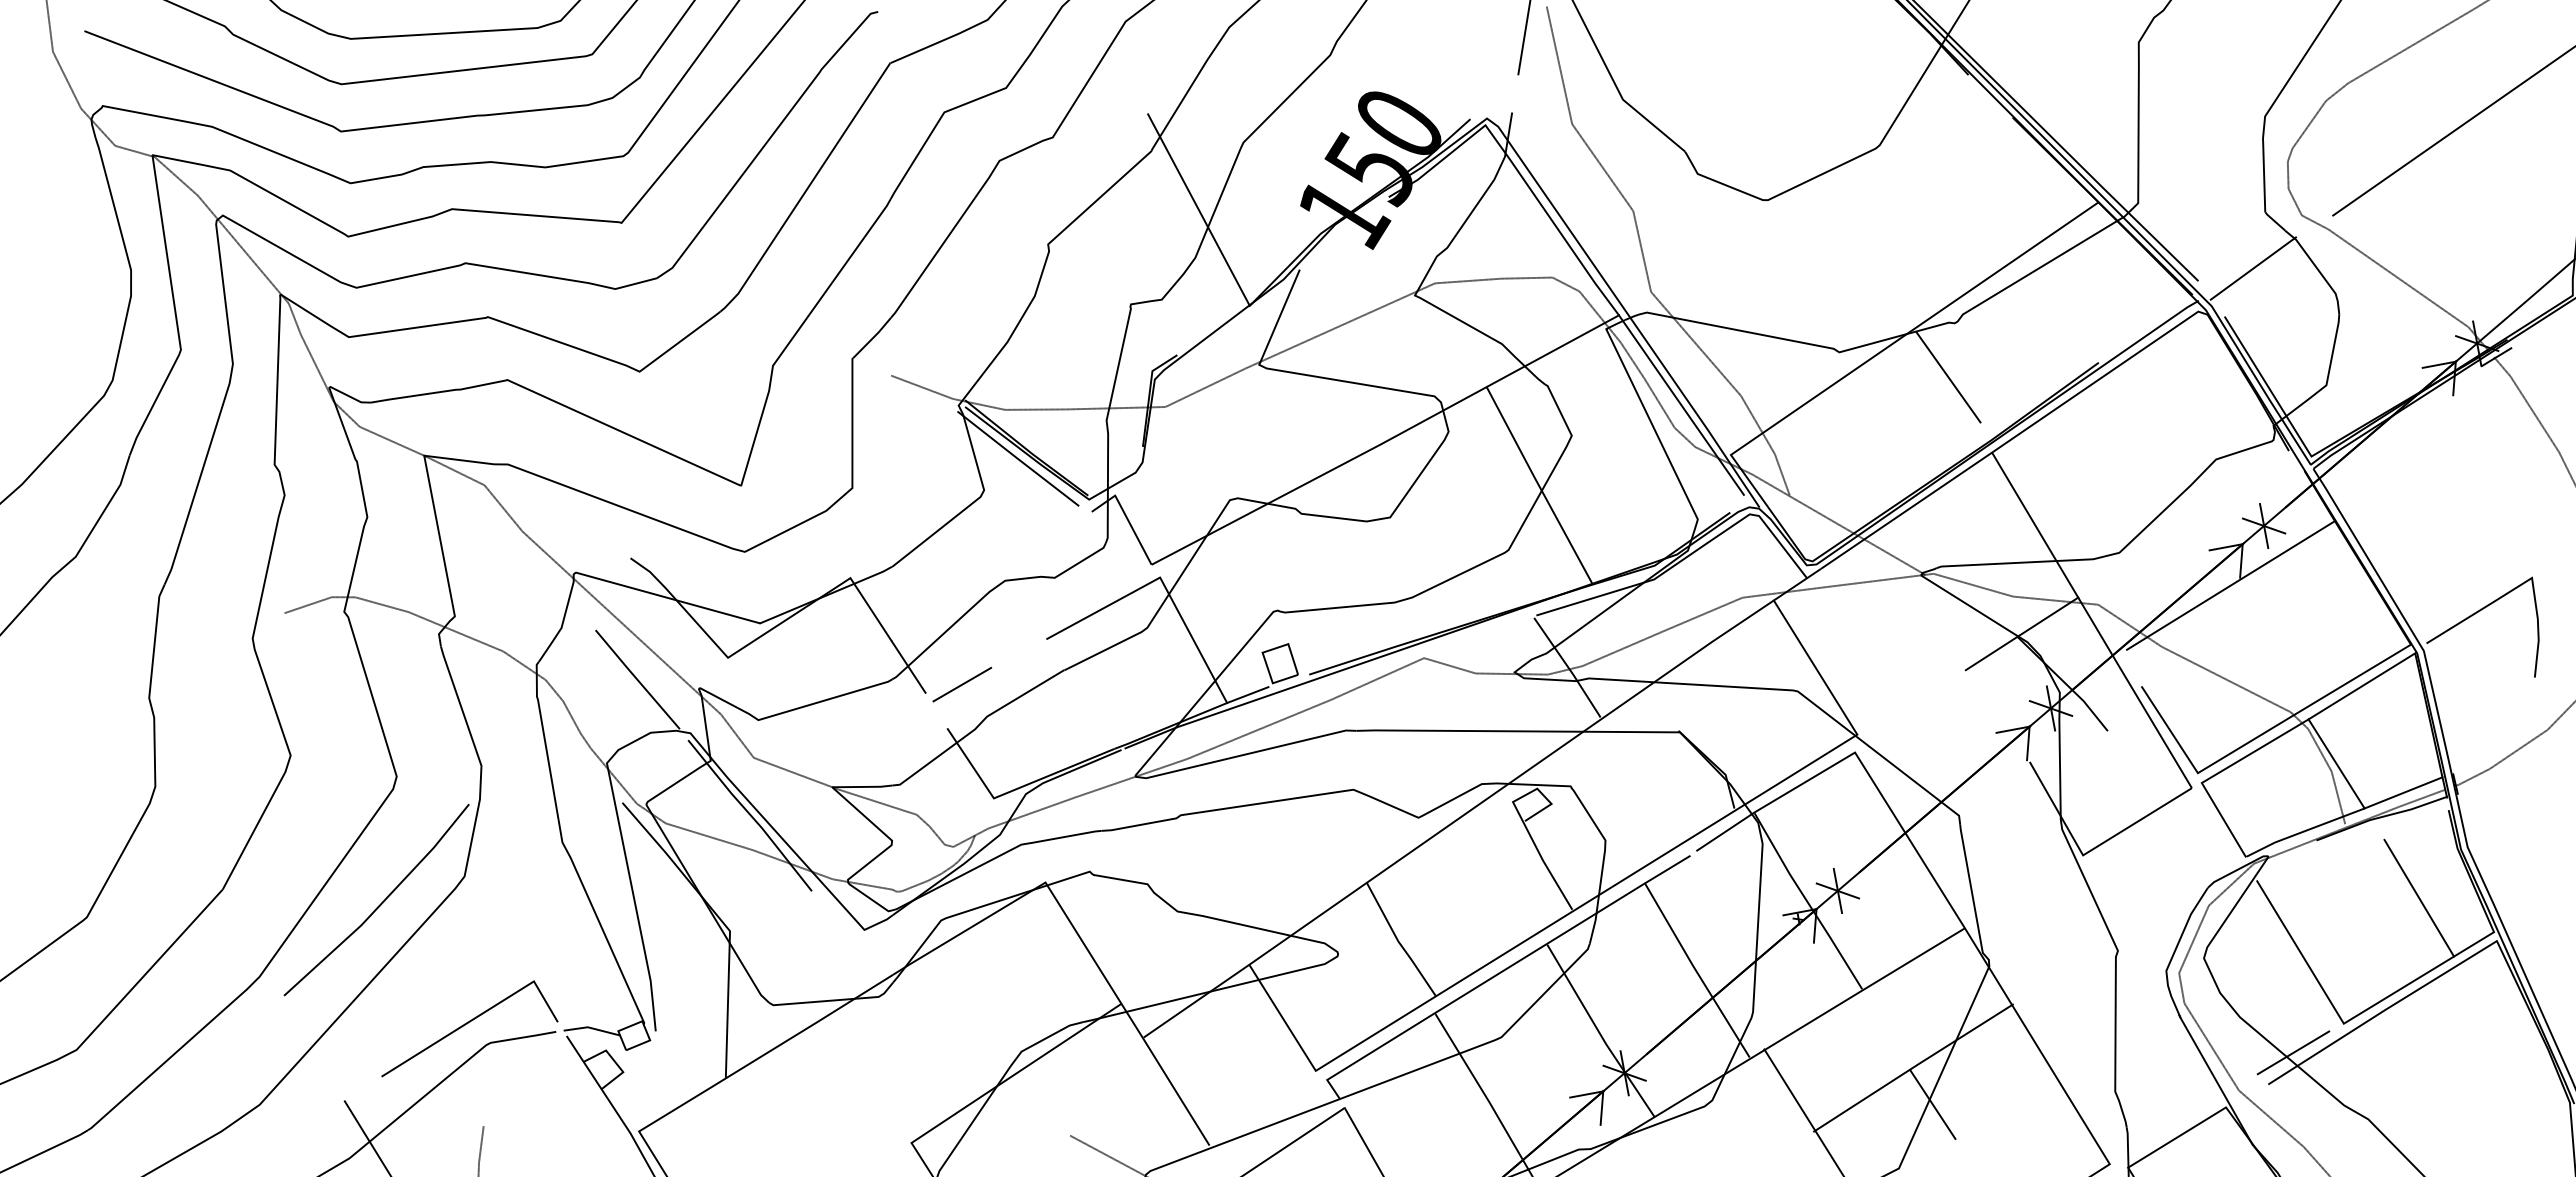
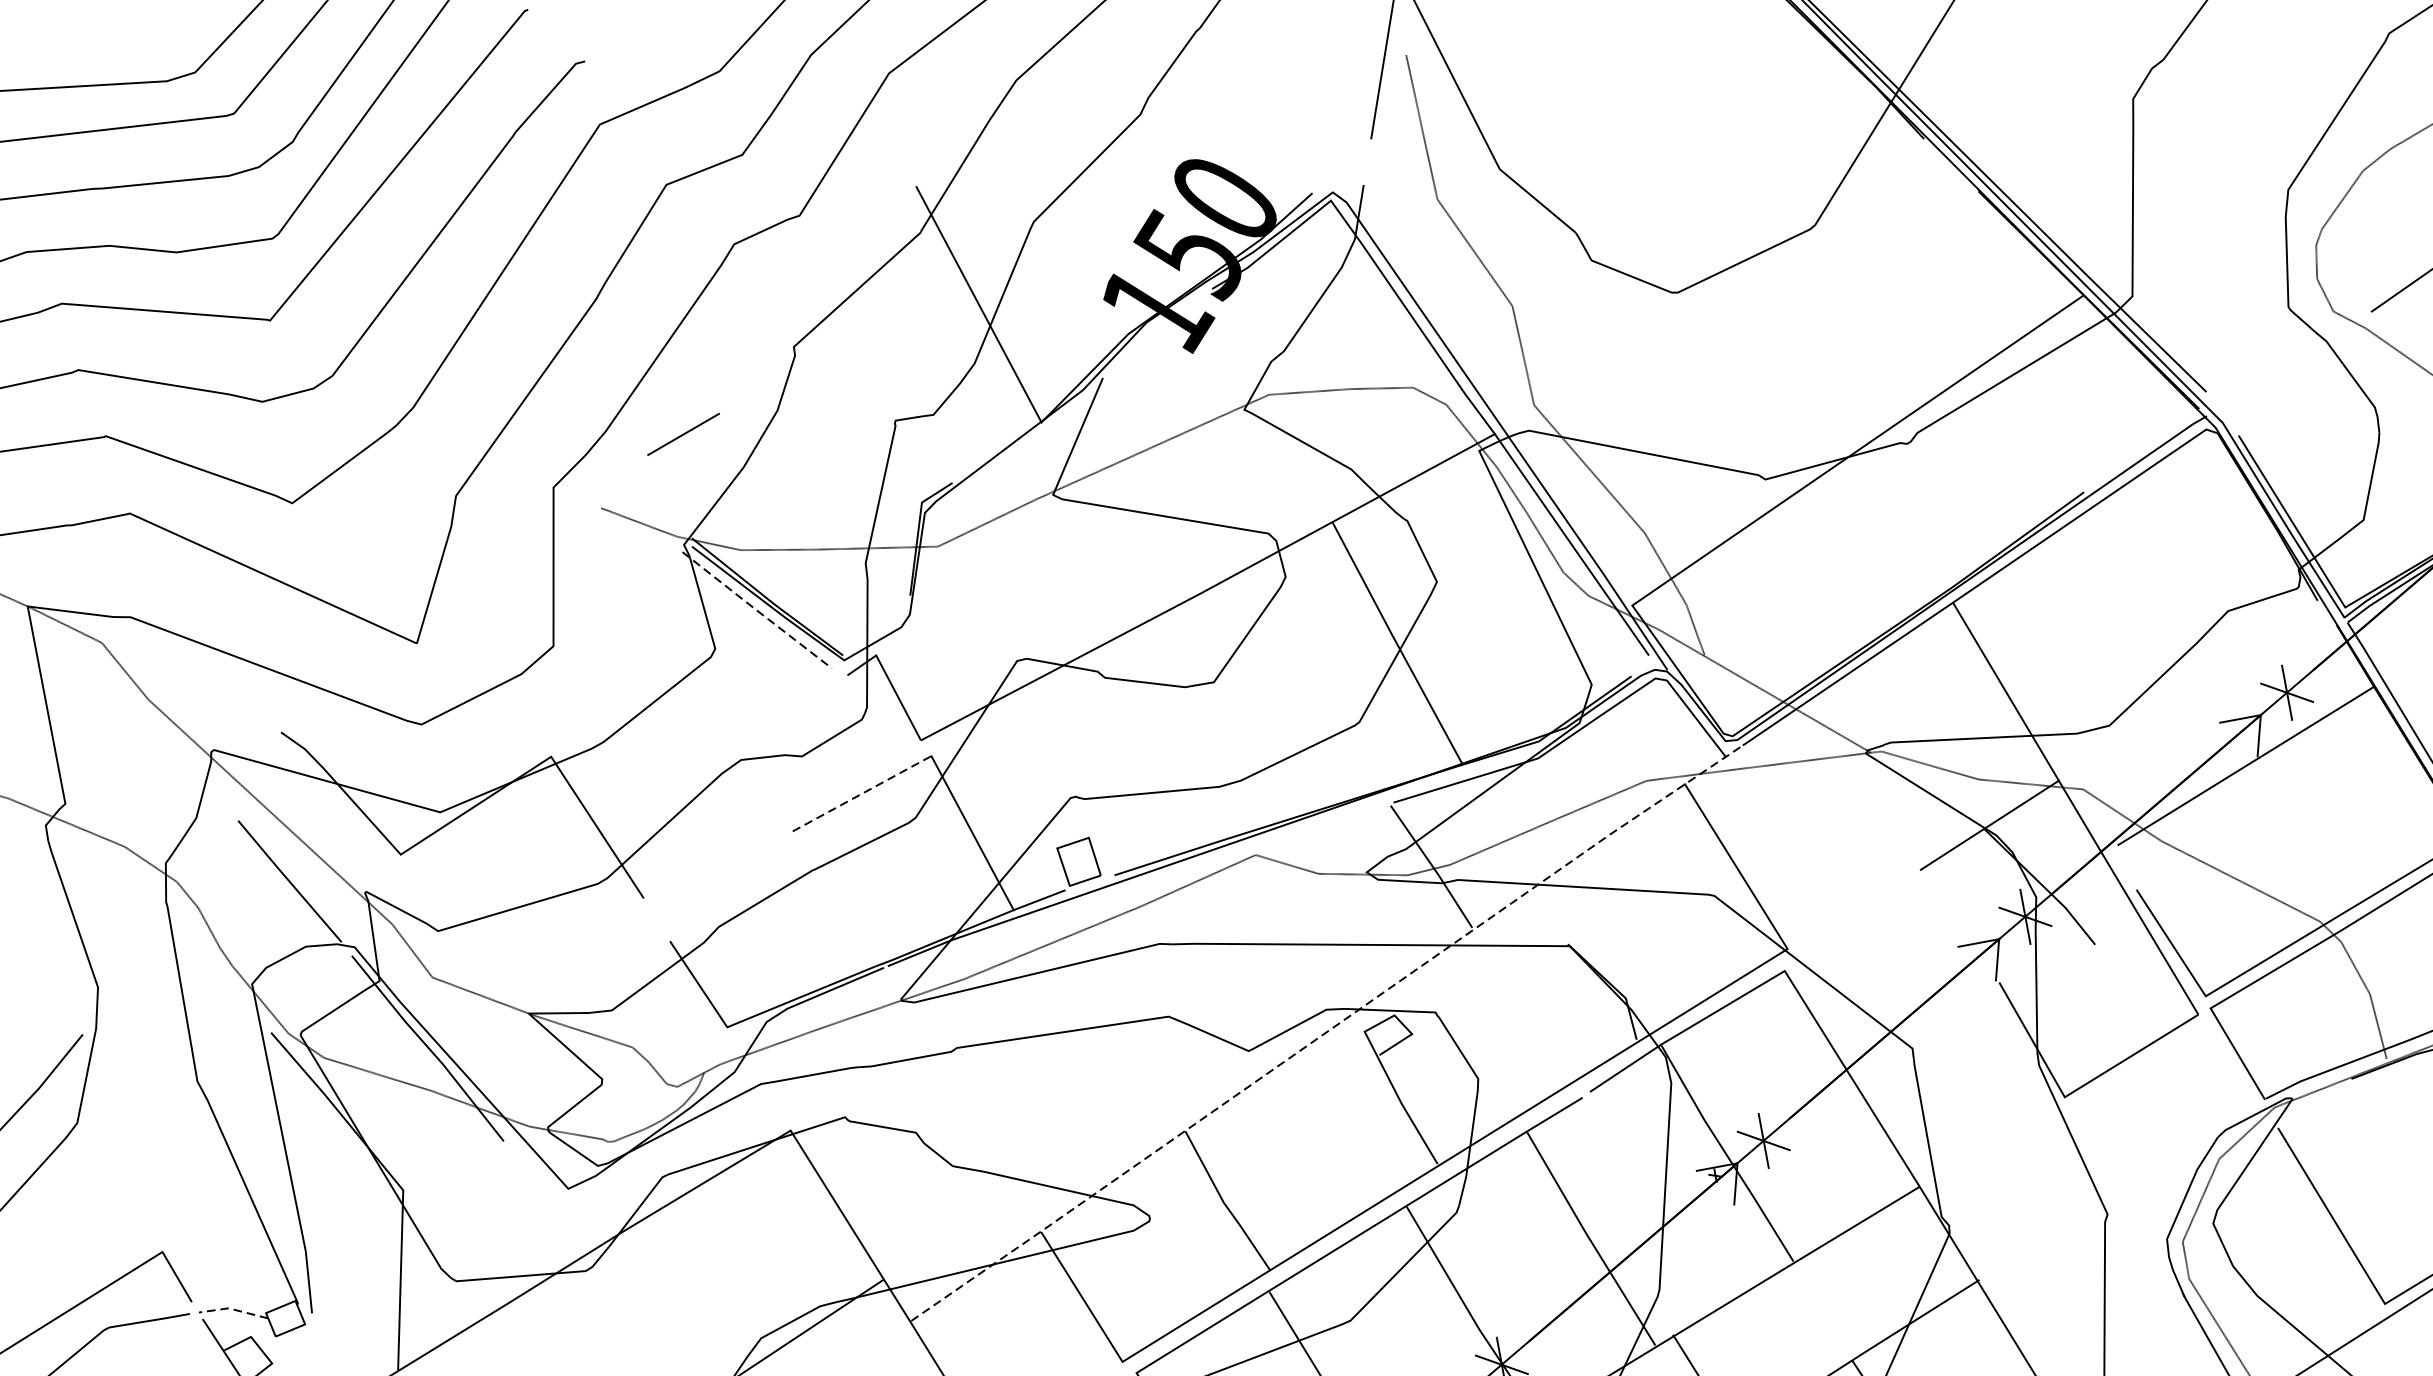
line: (2252, 268) -> (2272, 376), removed
line: (1948, 377) -> (1899, 510), removed
line: (1017, 458) -> (756, 609), solid -> dashed
line: (1103, 608) -> (861, 794), solid -> dashed
line: (962, 684) -> (683, 434), moved
line: (2336, 763) -> (2375, 984), removed
line: (1482, 802) -> (1327, 1032), solid -> dashed
line: (591, 1028) -> (233, 1309), solid -> dashed
line: (2293, 1052) -> (2323, 1339), removed

